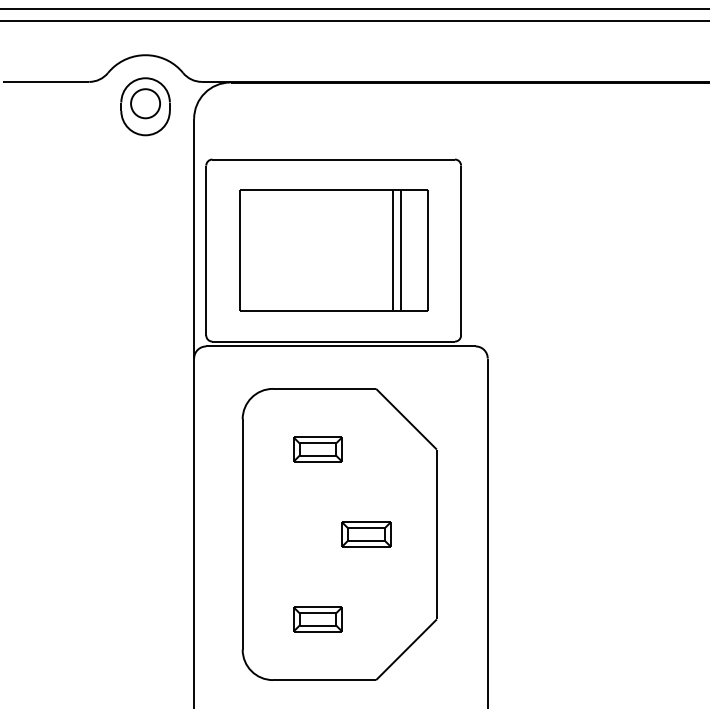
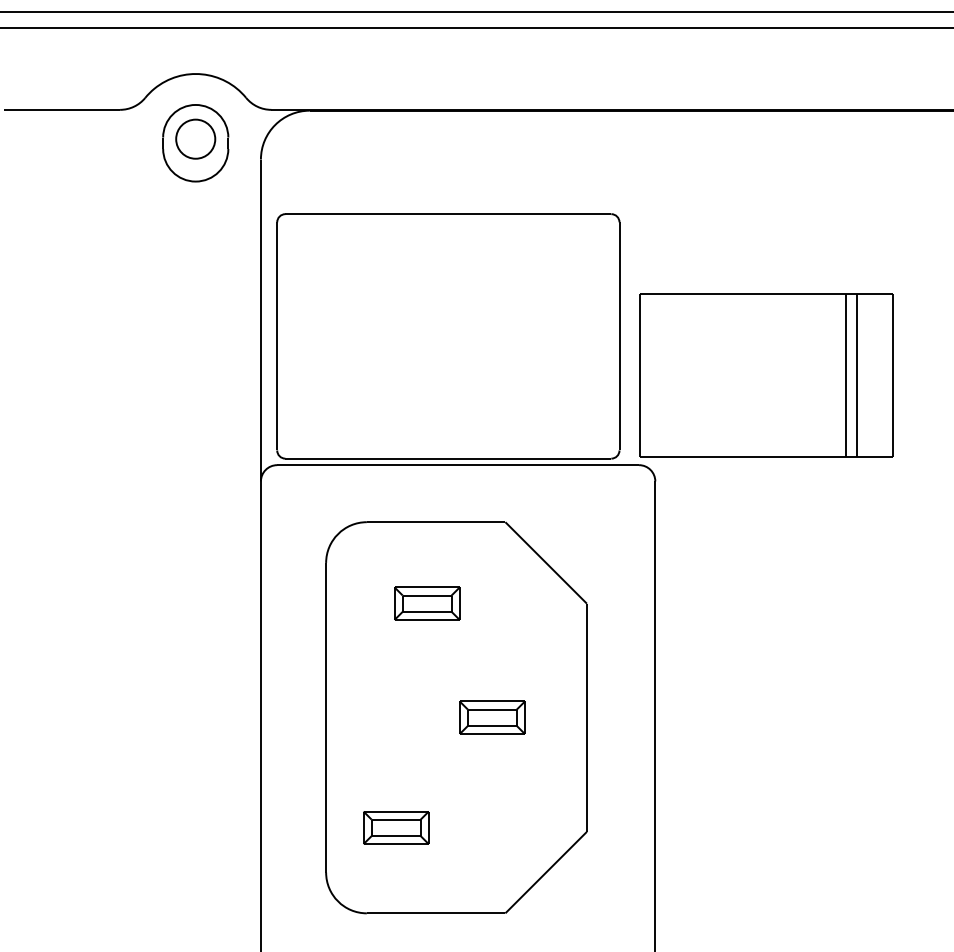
part: (333, 250) -> (766, 375), moved
part: (318, 619) -> (396, 827), moved

